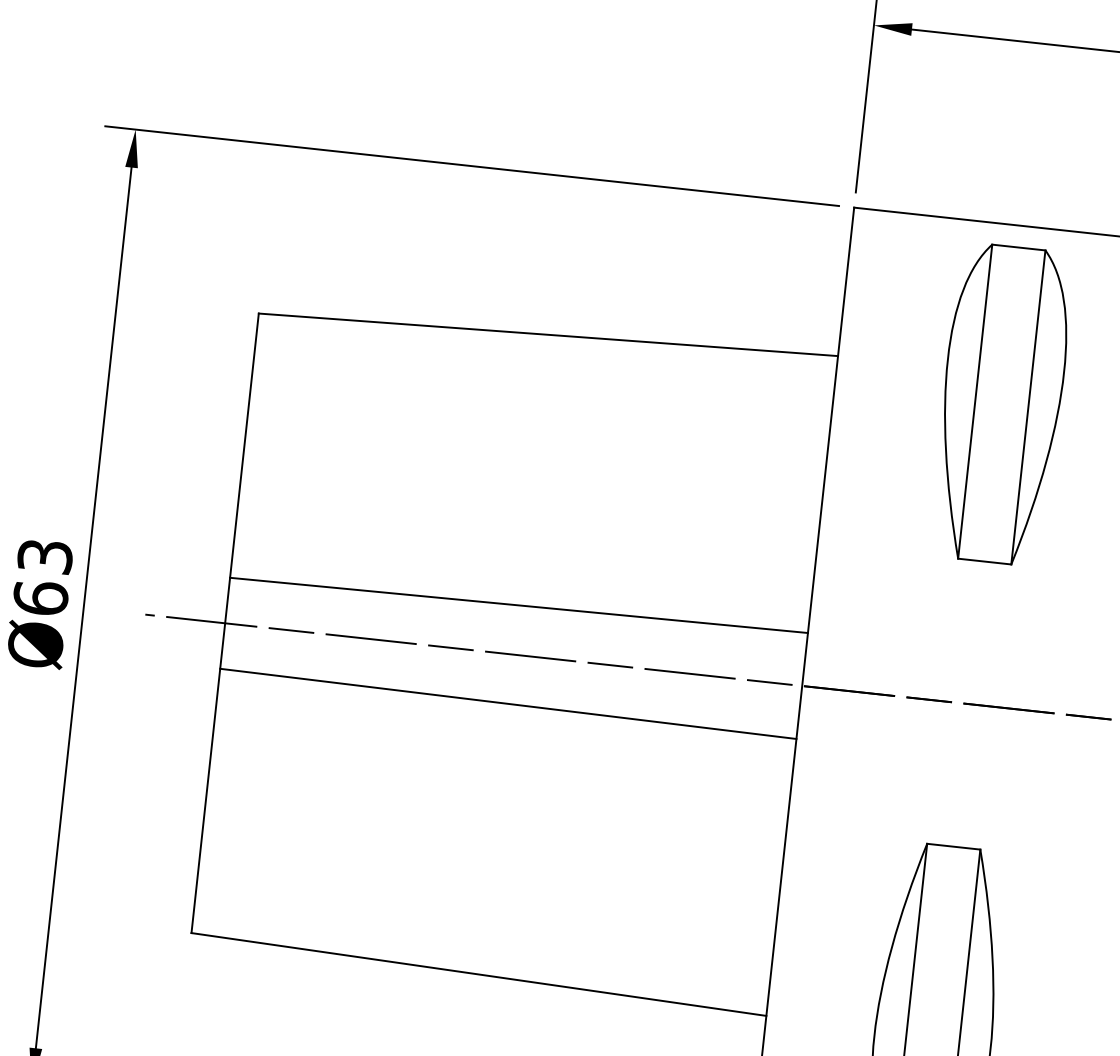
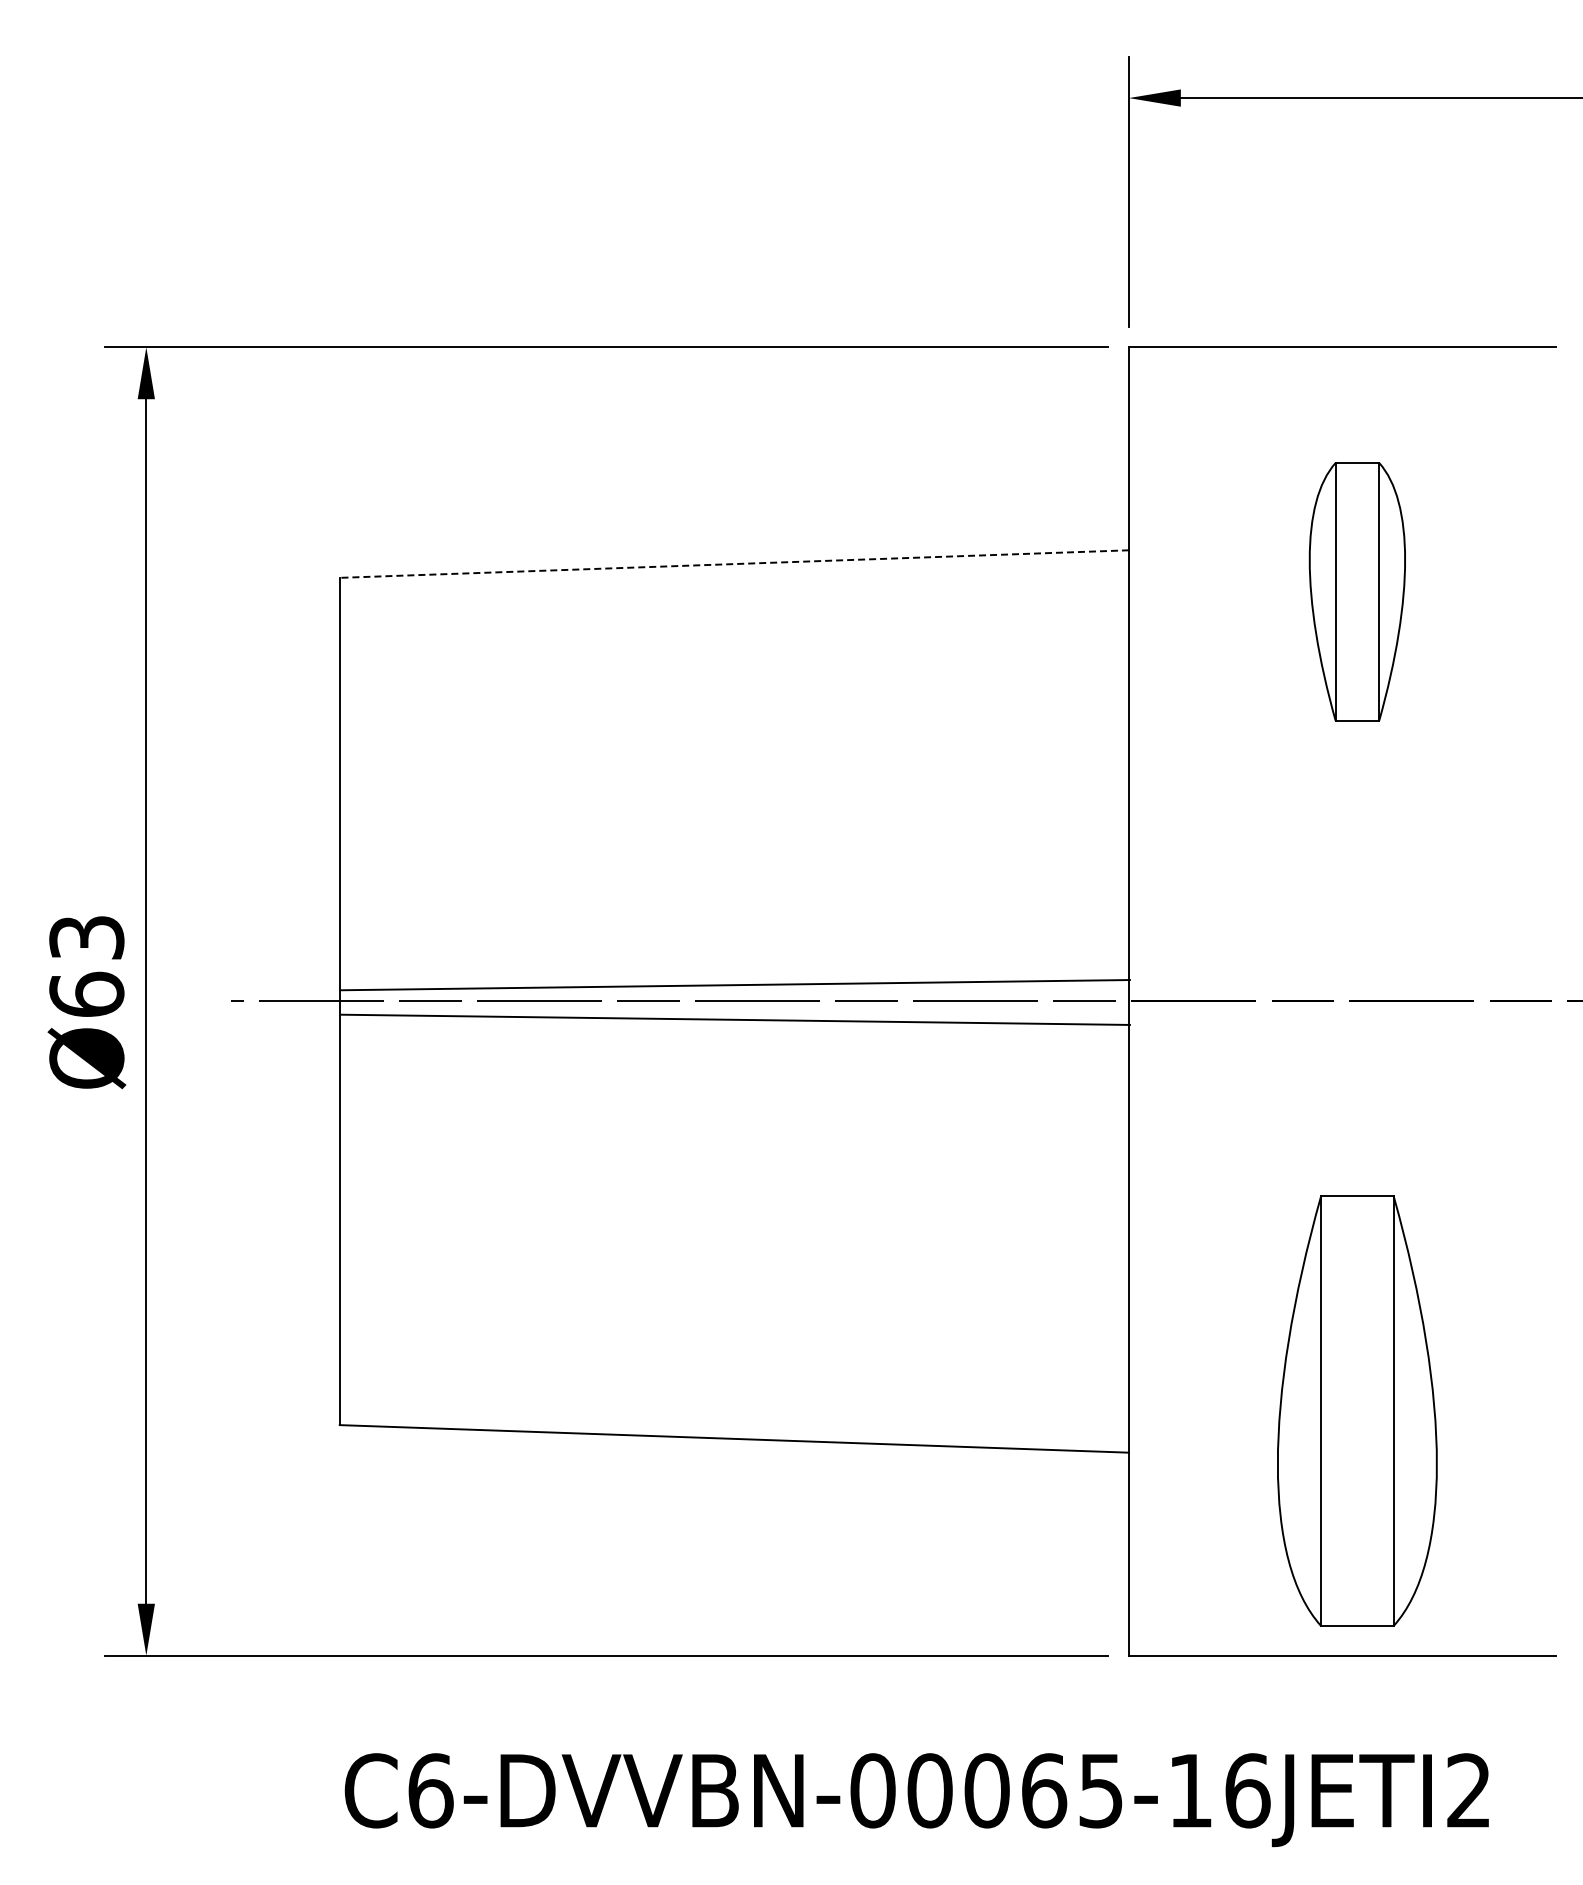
line: (548, 335) -> (734, 564), solid -> dashed
part: (1001, 404) -> (1357, 591), size x0.6
line: (518, 605) -> (734, 985), moved
line: (507, 703) -> (734, 1019), moved

